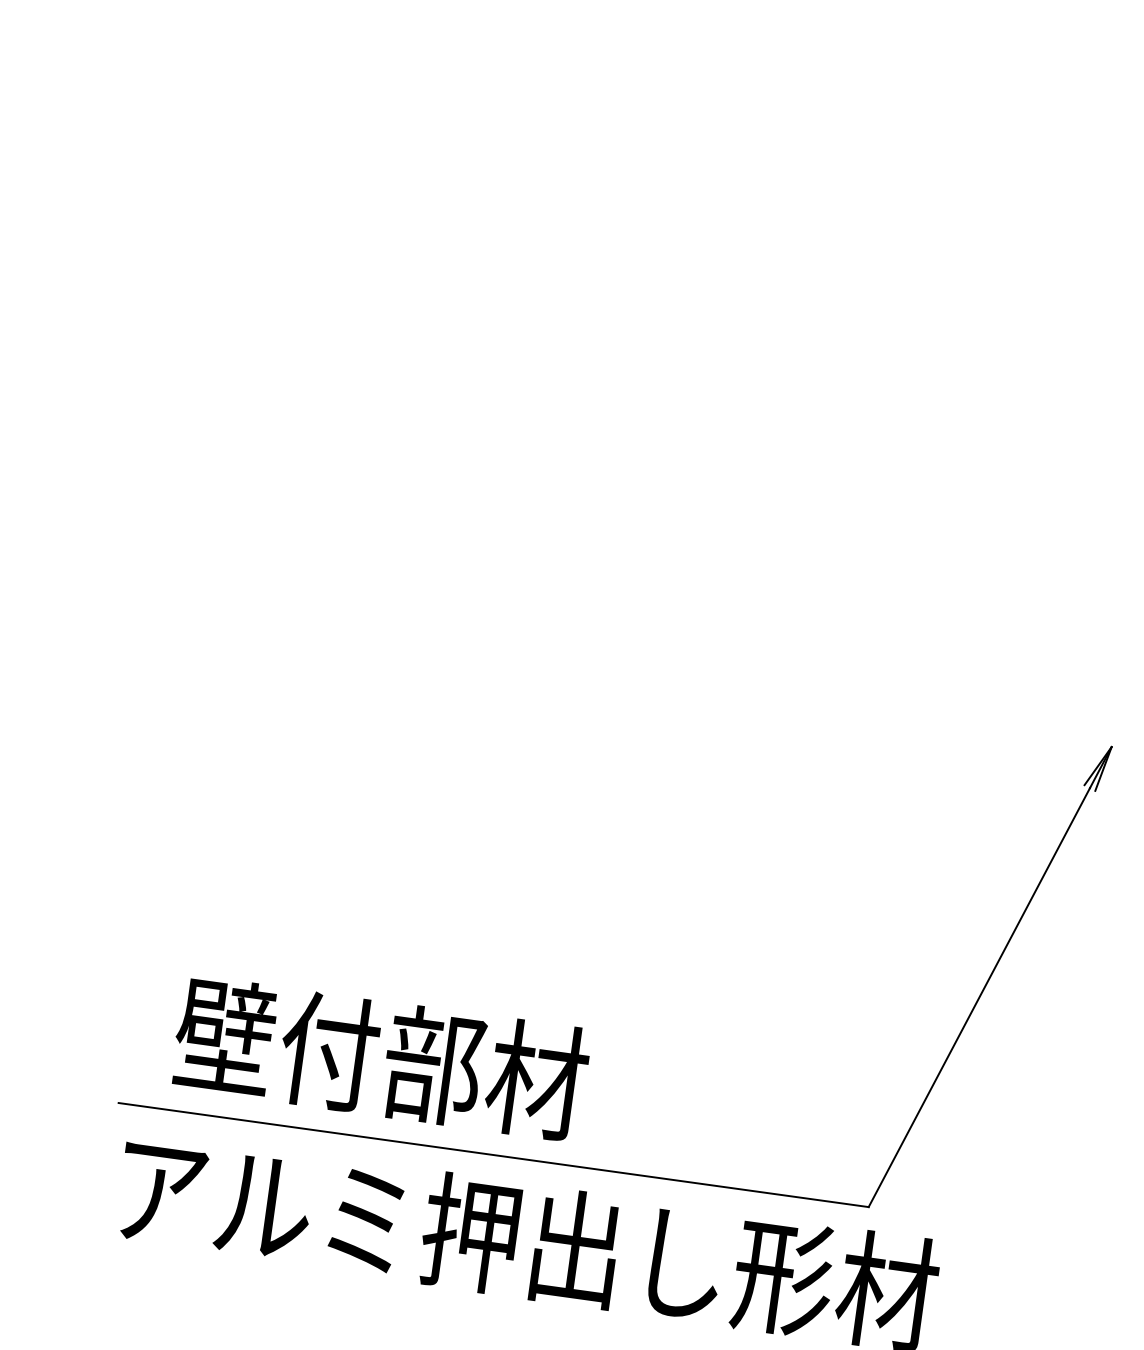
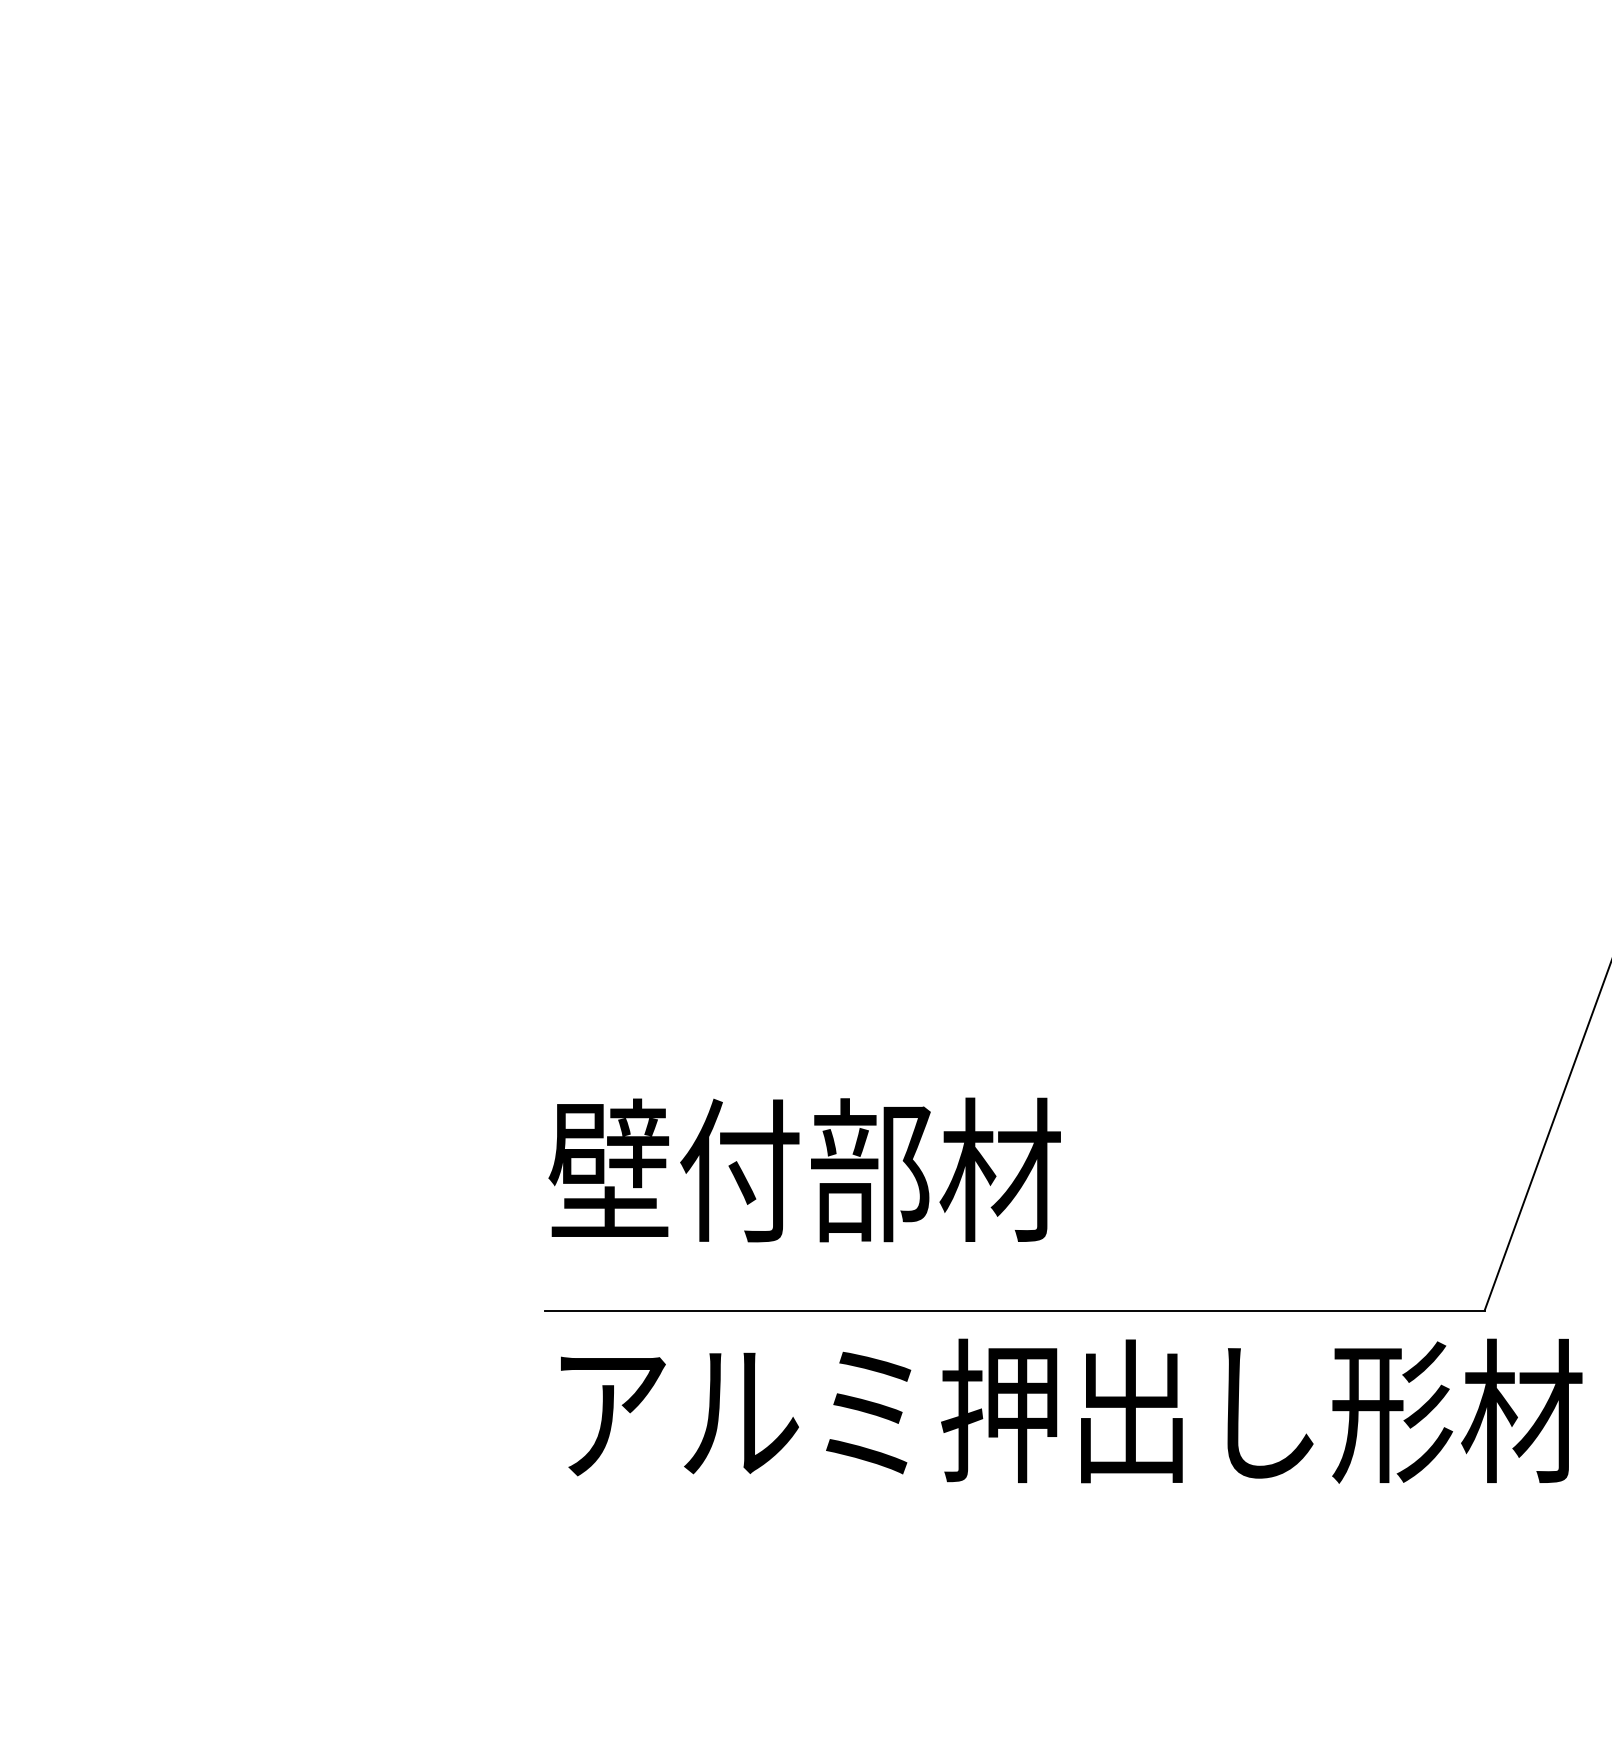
text: (380, 1058) -> (804, 1169), moved

